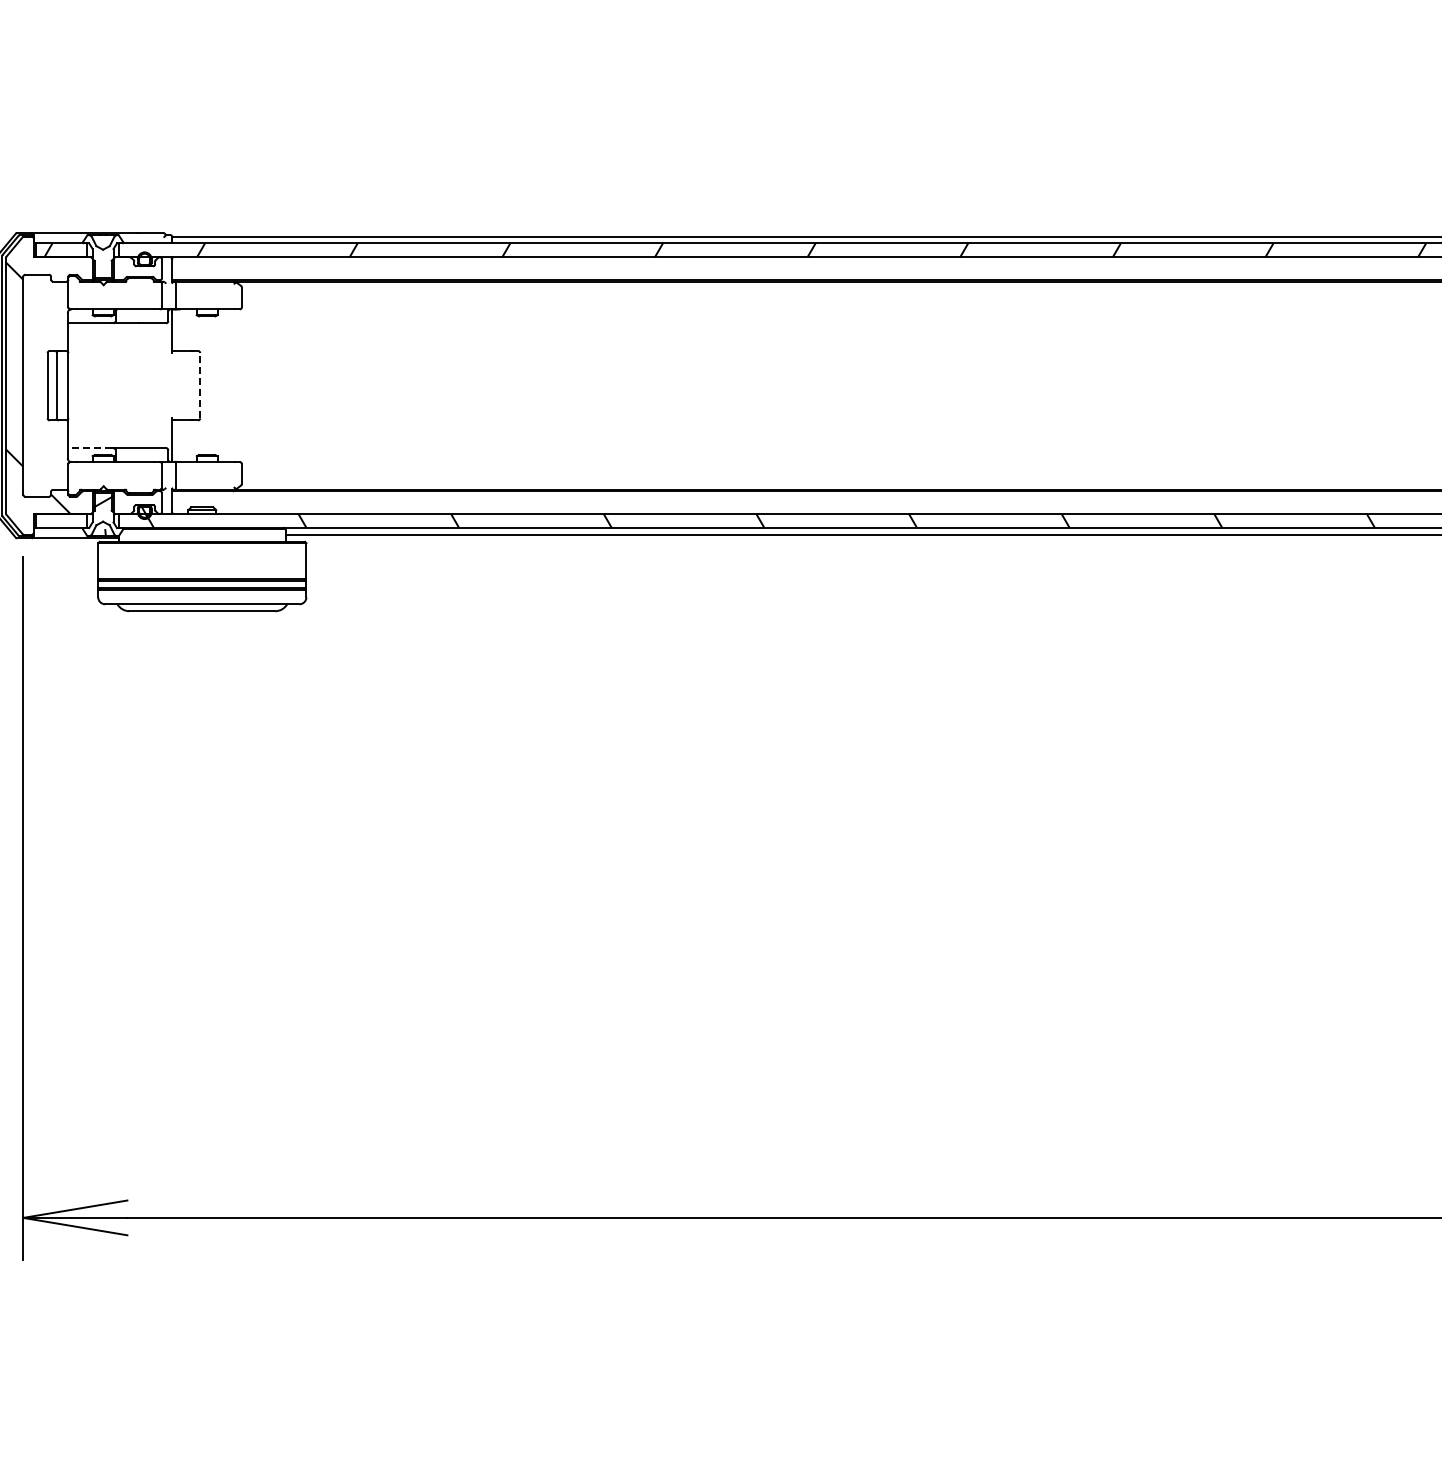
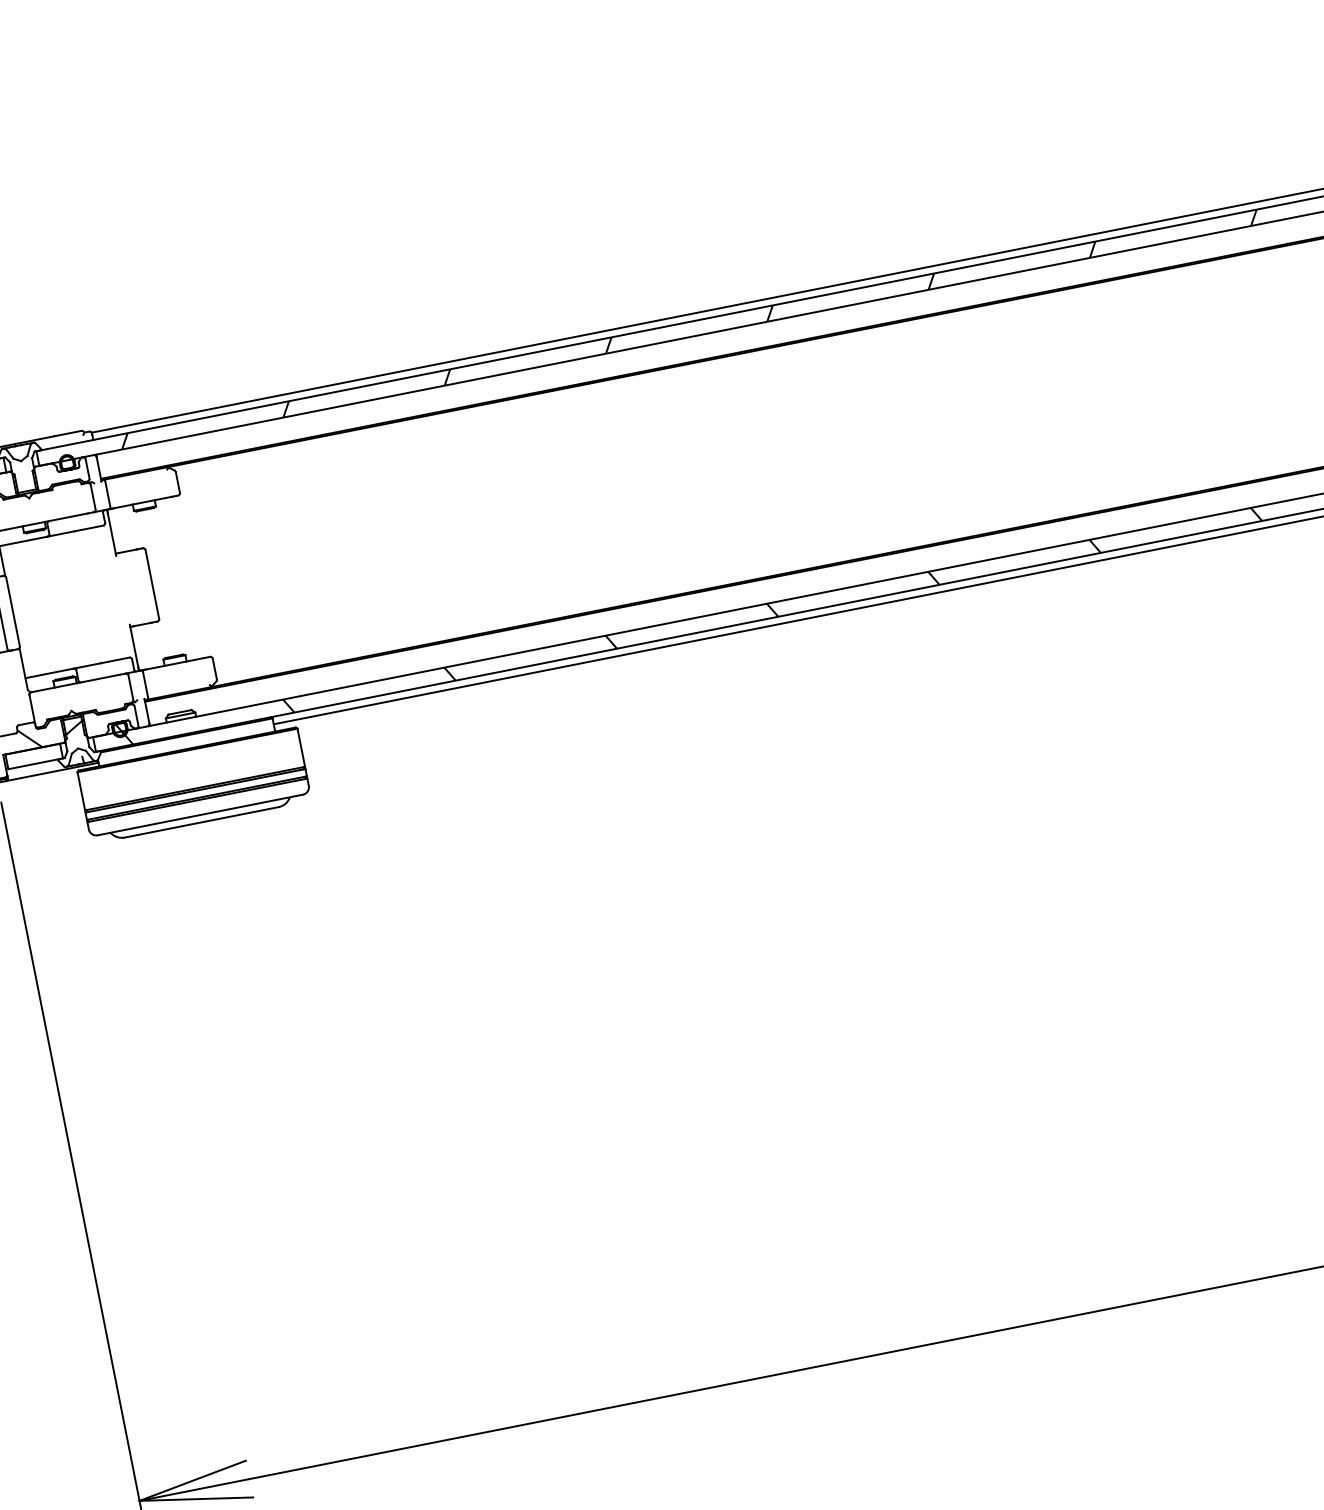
line: (200, 385) -> (152, 584), dashed -> solid
line: (89, 448) -> (48, 673), dashed -> solid

